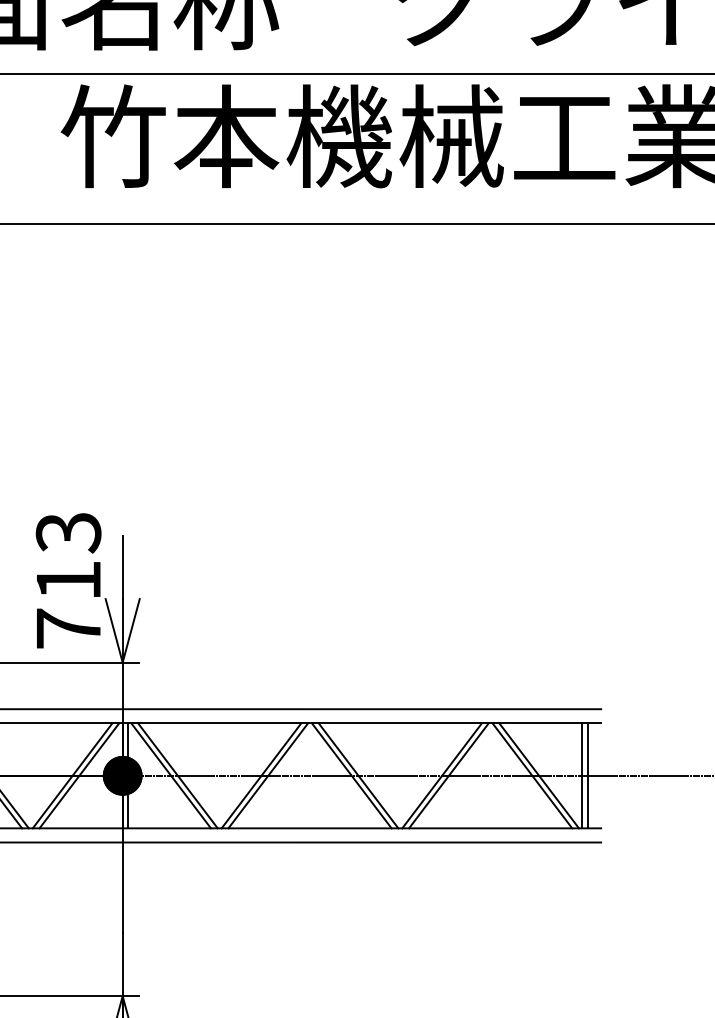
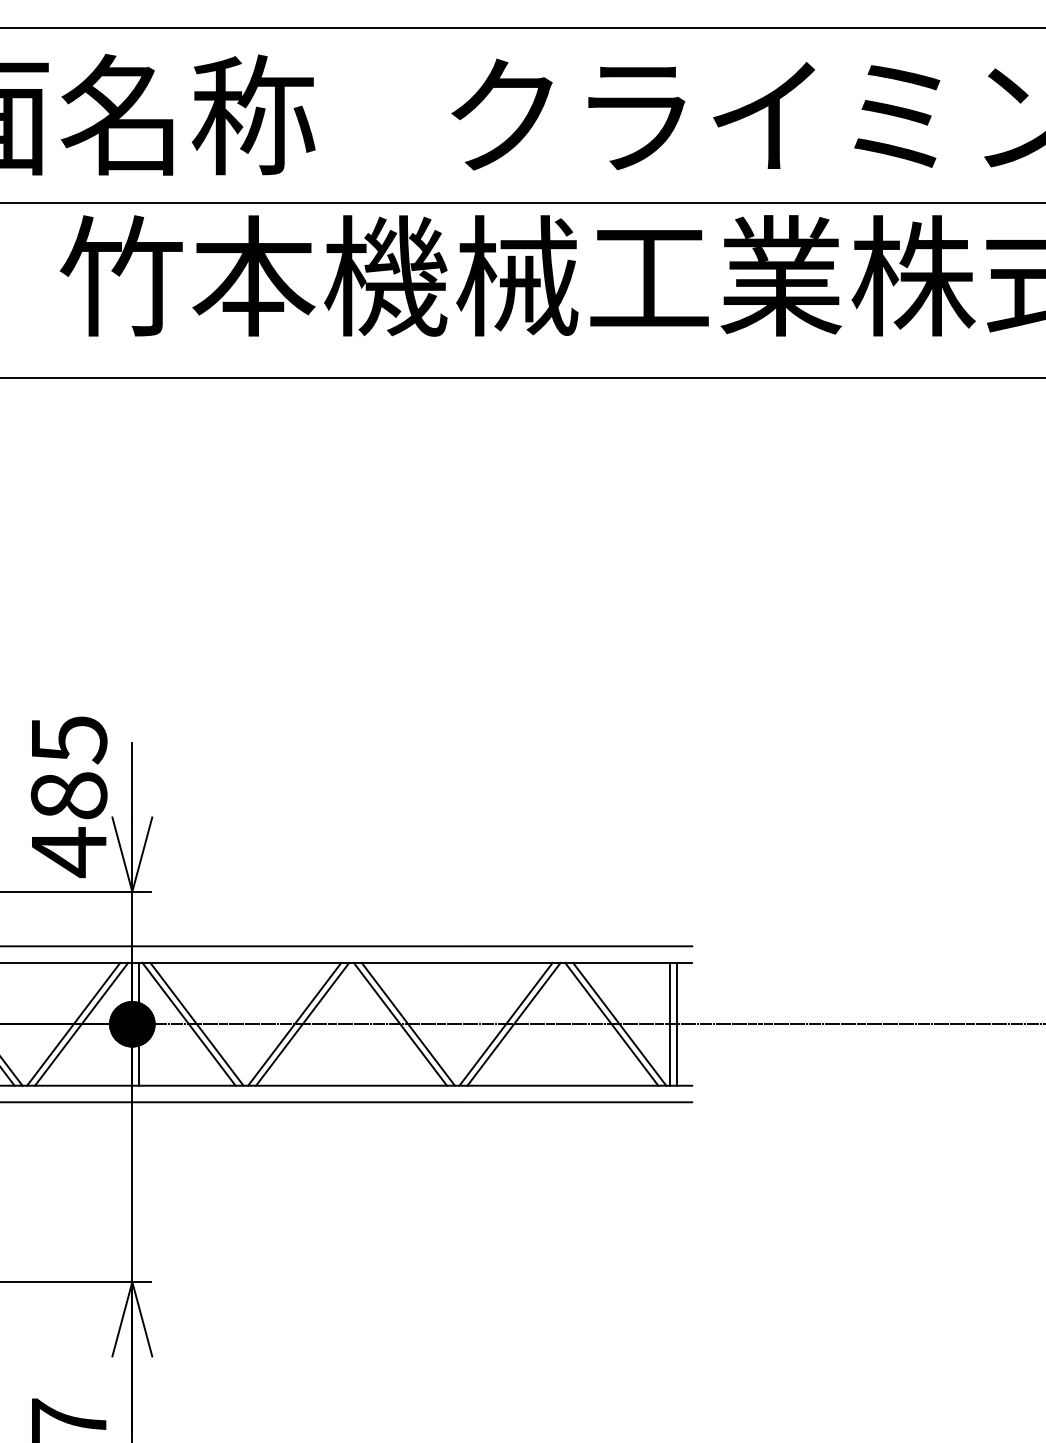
text: (68, 582) -> (68, 797), 713 -> 485

